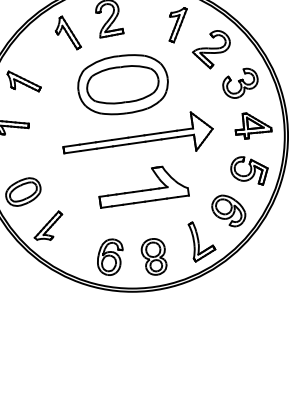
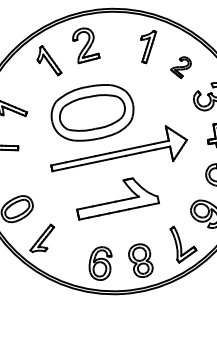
part: (211, 49) -> (181, 67), size x0.6
part: (122, 84) -> (92, 112), moved
part: (143, 186) -> (116, 197), moved

